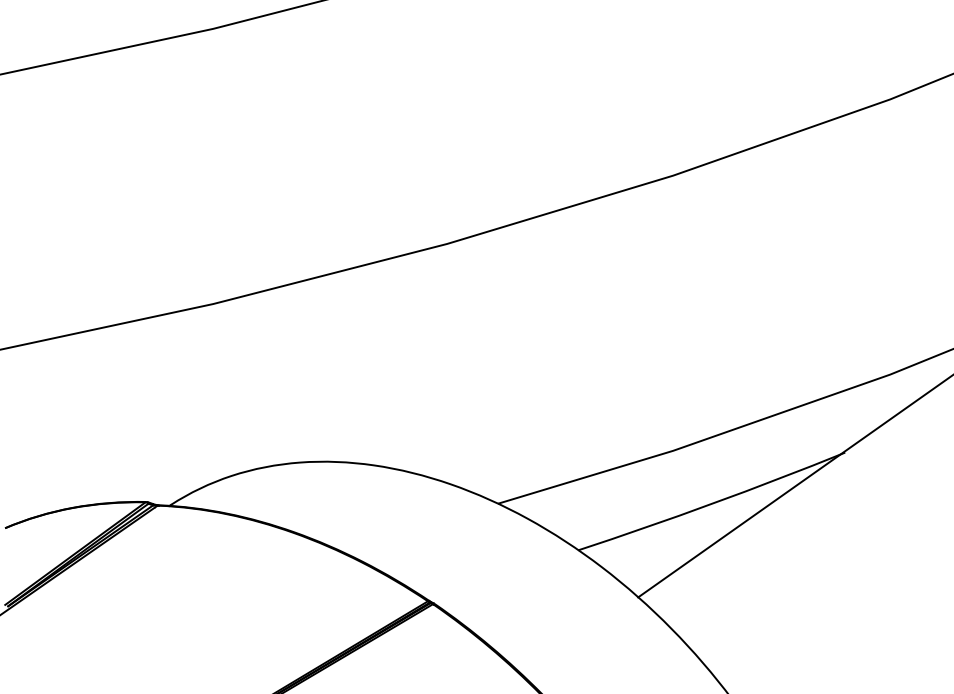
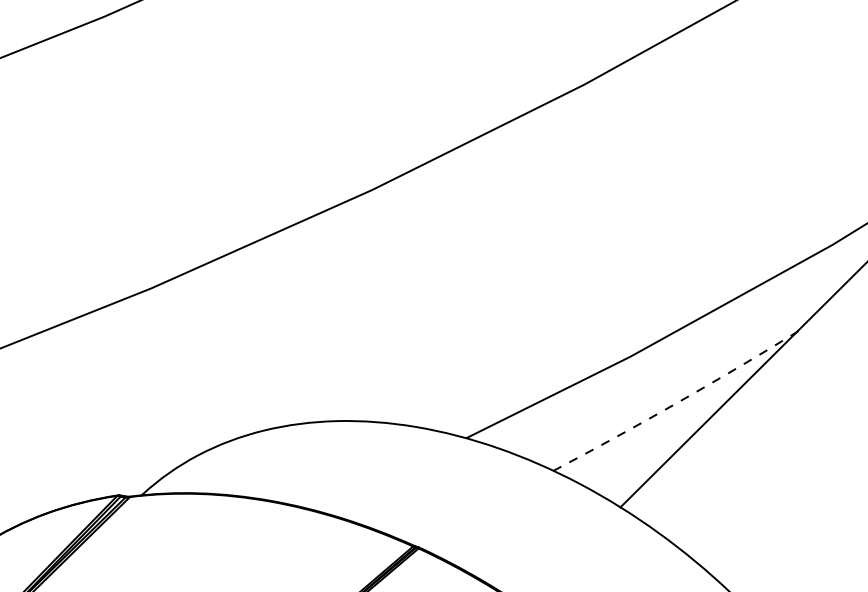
arc: (712, 503) -> (678, 402), solid -> dashed

